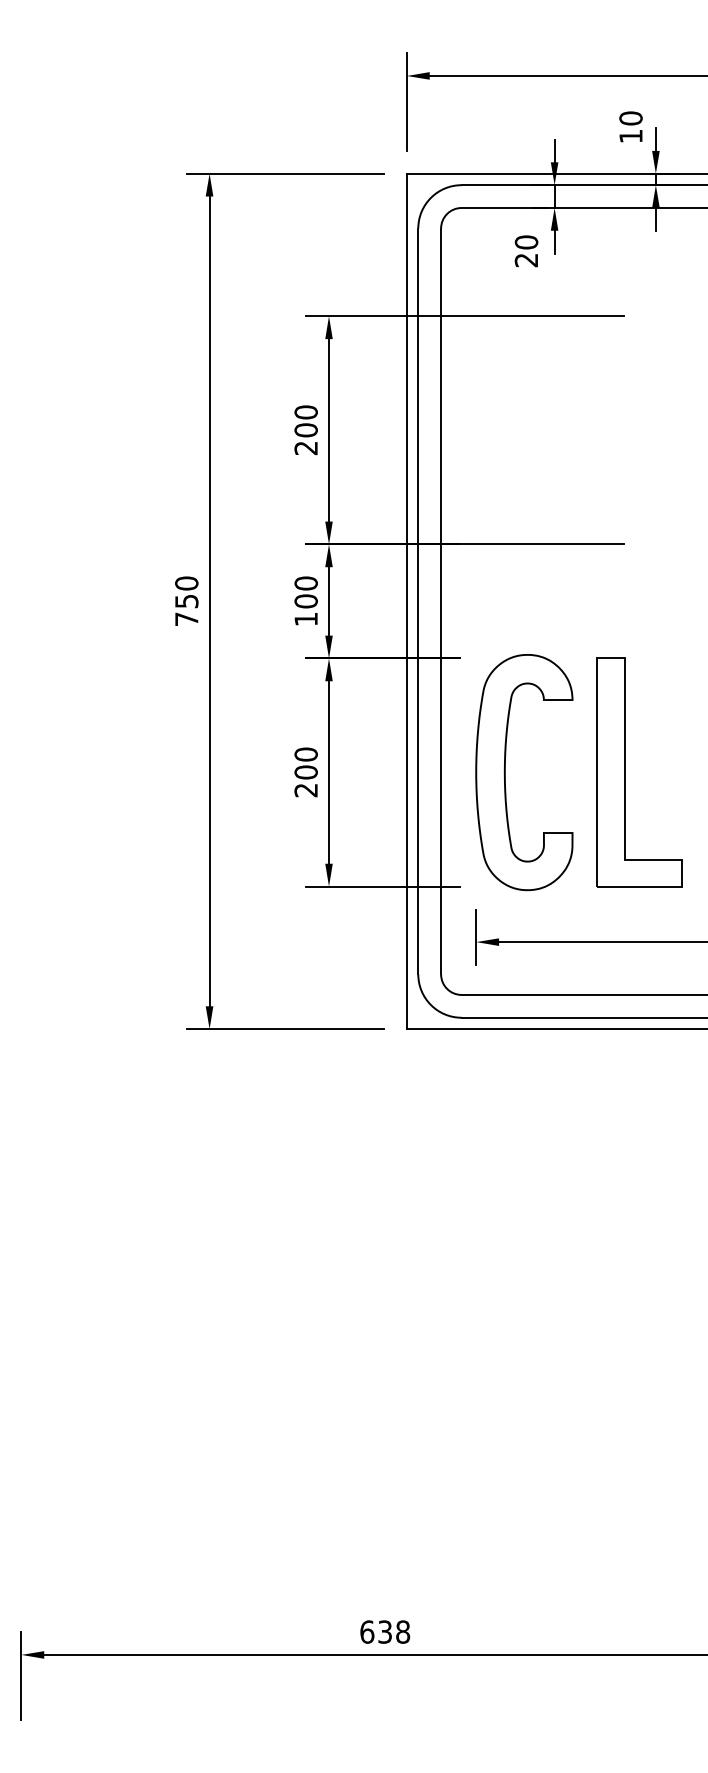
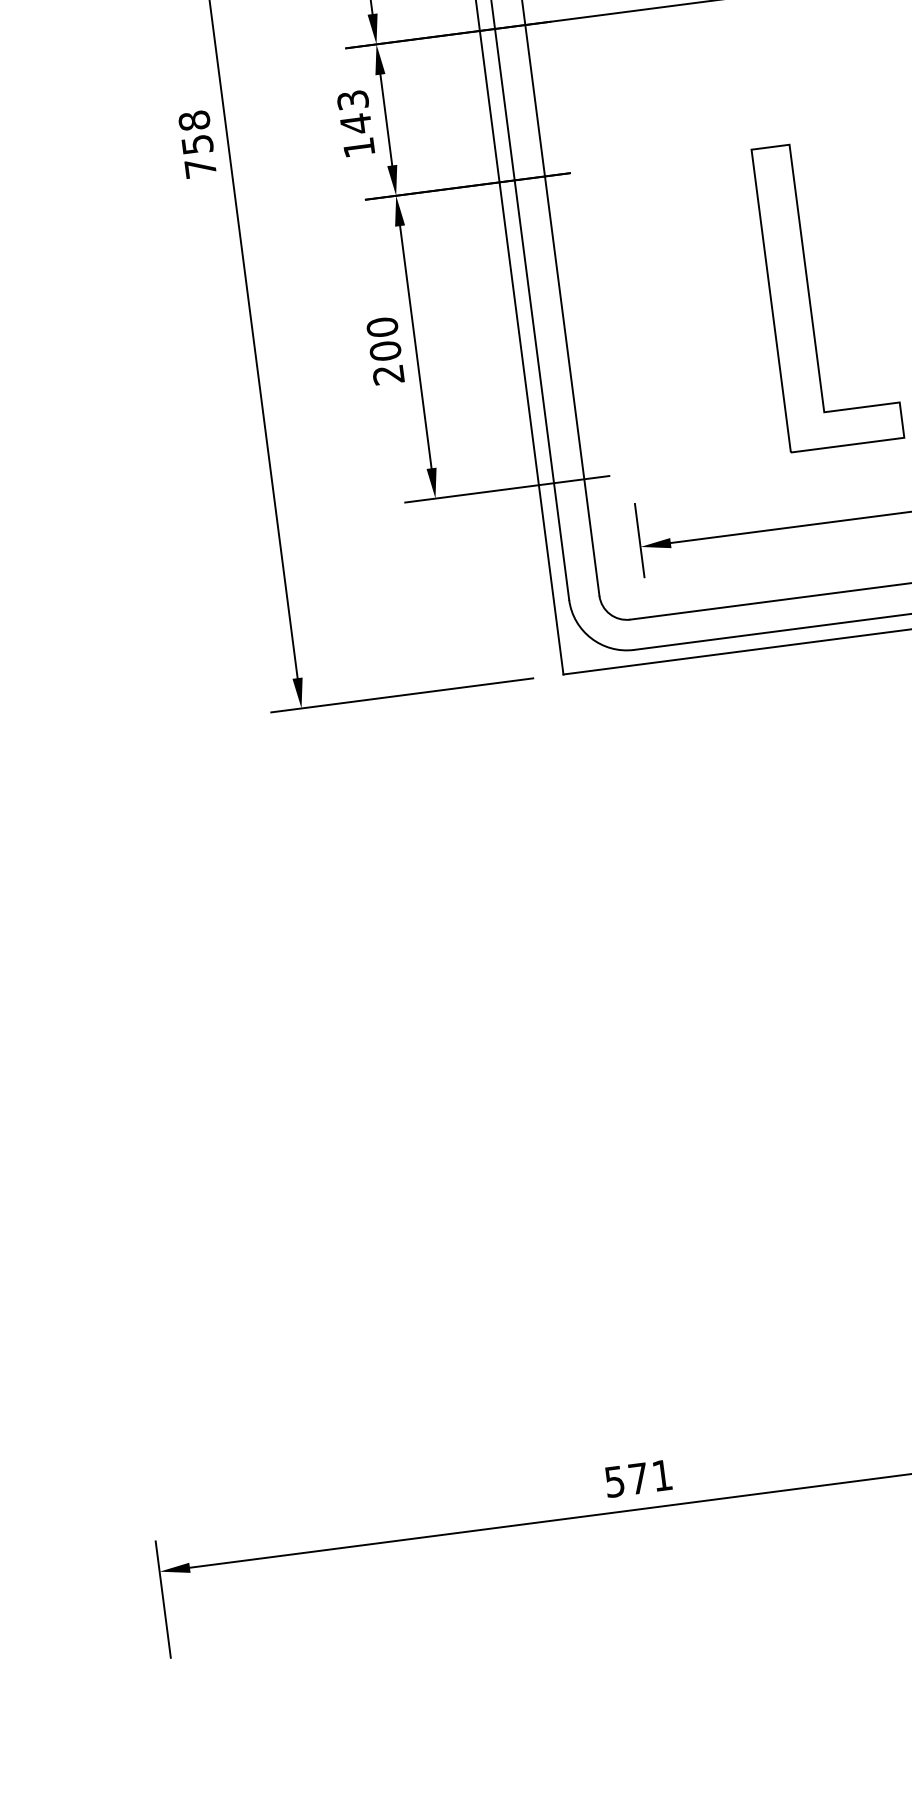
text: (186, 583) -> (194, 120), 750 -> 758
text: (305, 592) -> (353, 112), 100 -> 143
part: (505, 772) -> (650, 316), removed
text: (385, 1631) -> (638, 1477), 638 -> 571

